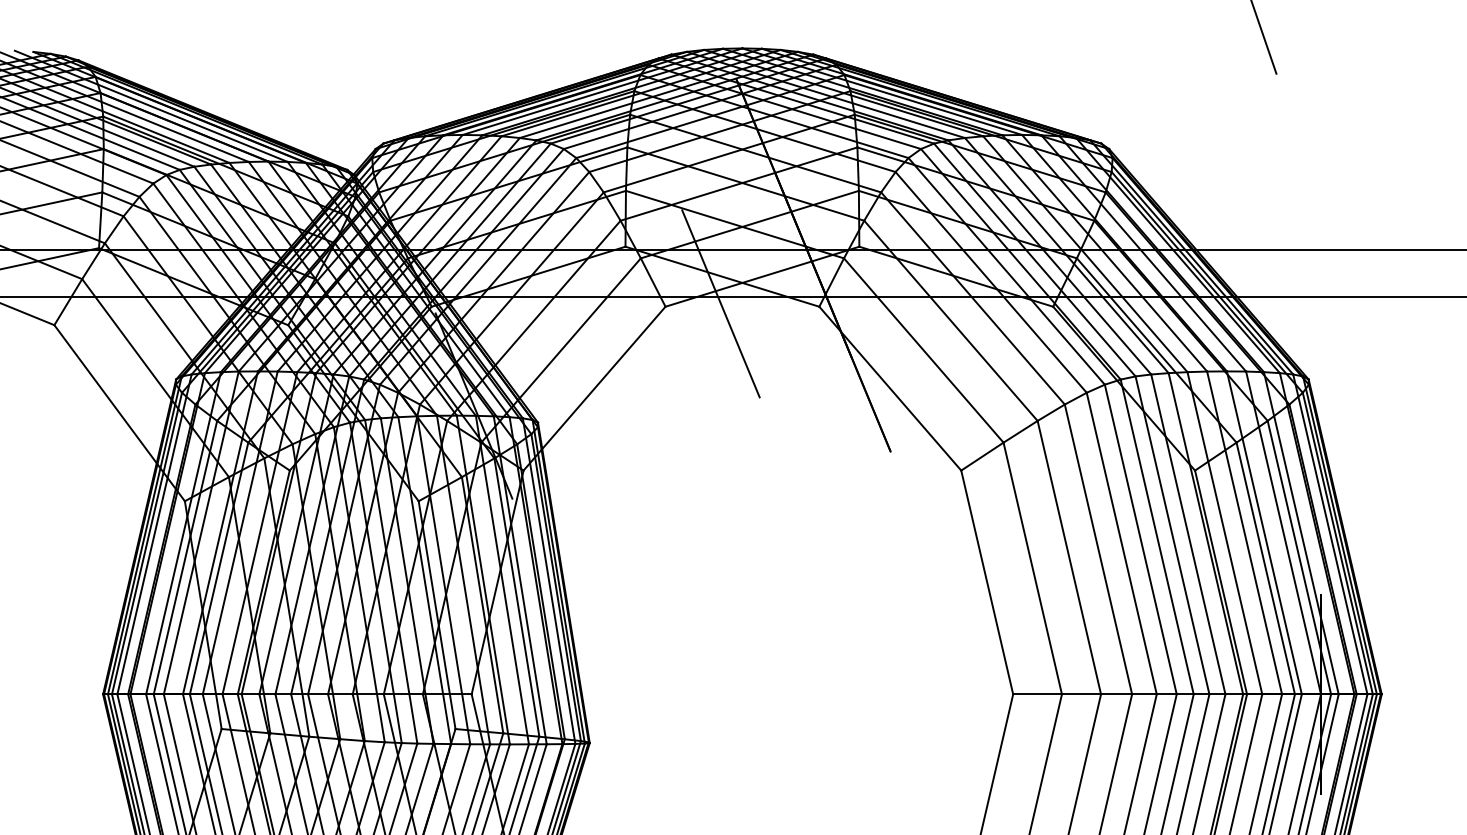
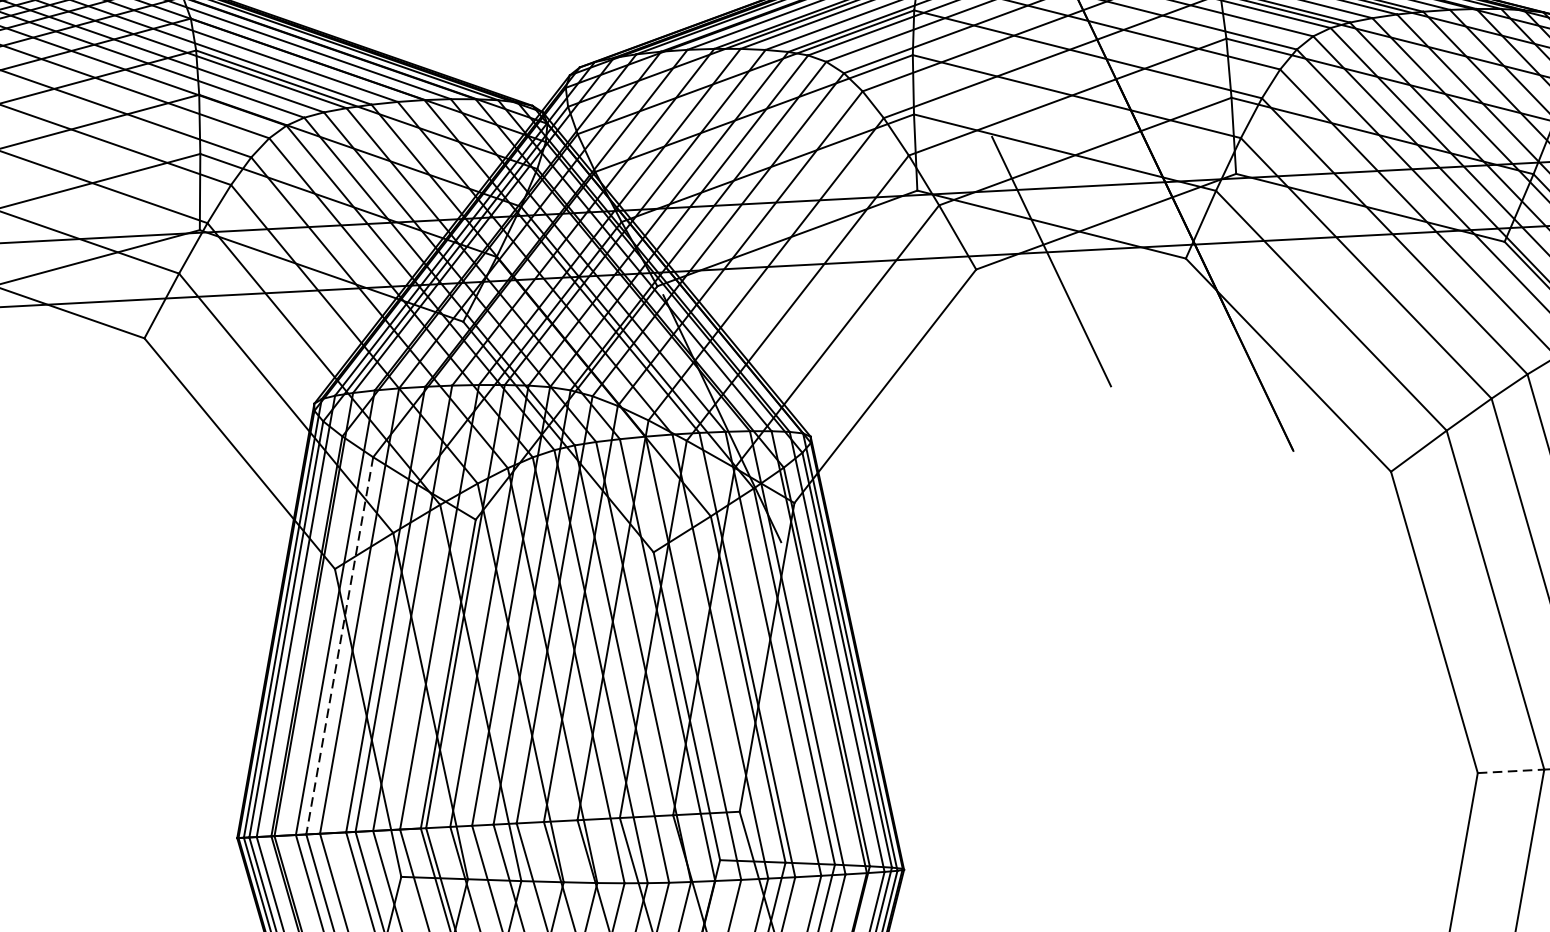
line: (185, 558) -> (339, 647), solid -> dashed
line: (1038, 694) -> (1512, 771), solid -> dashed

